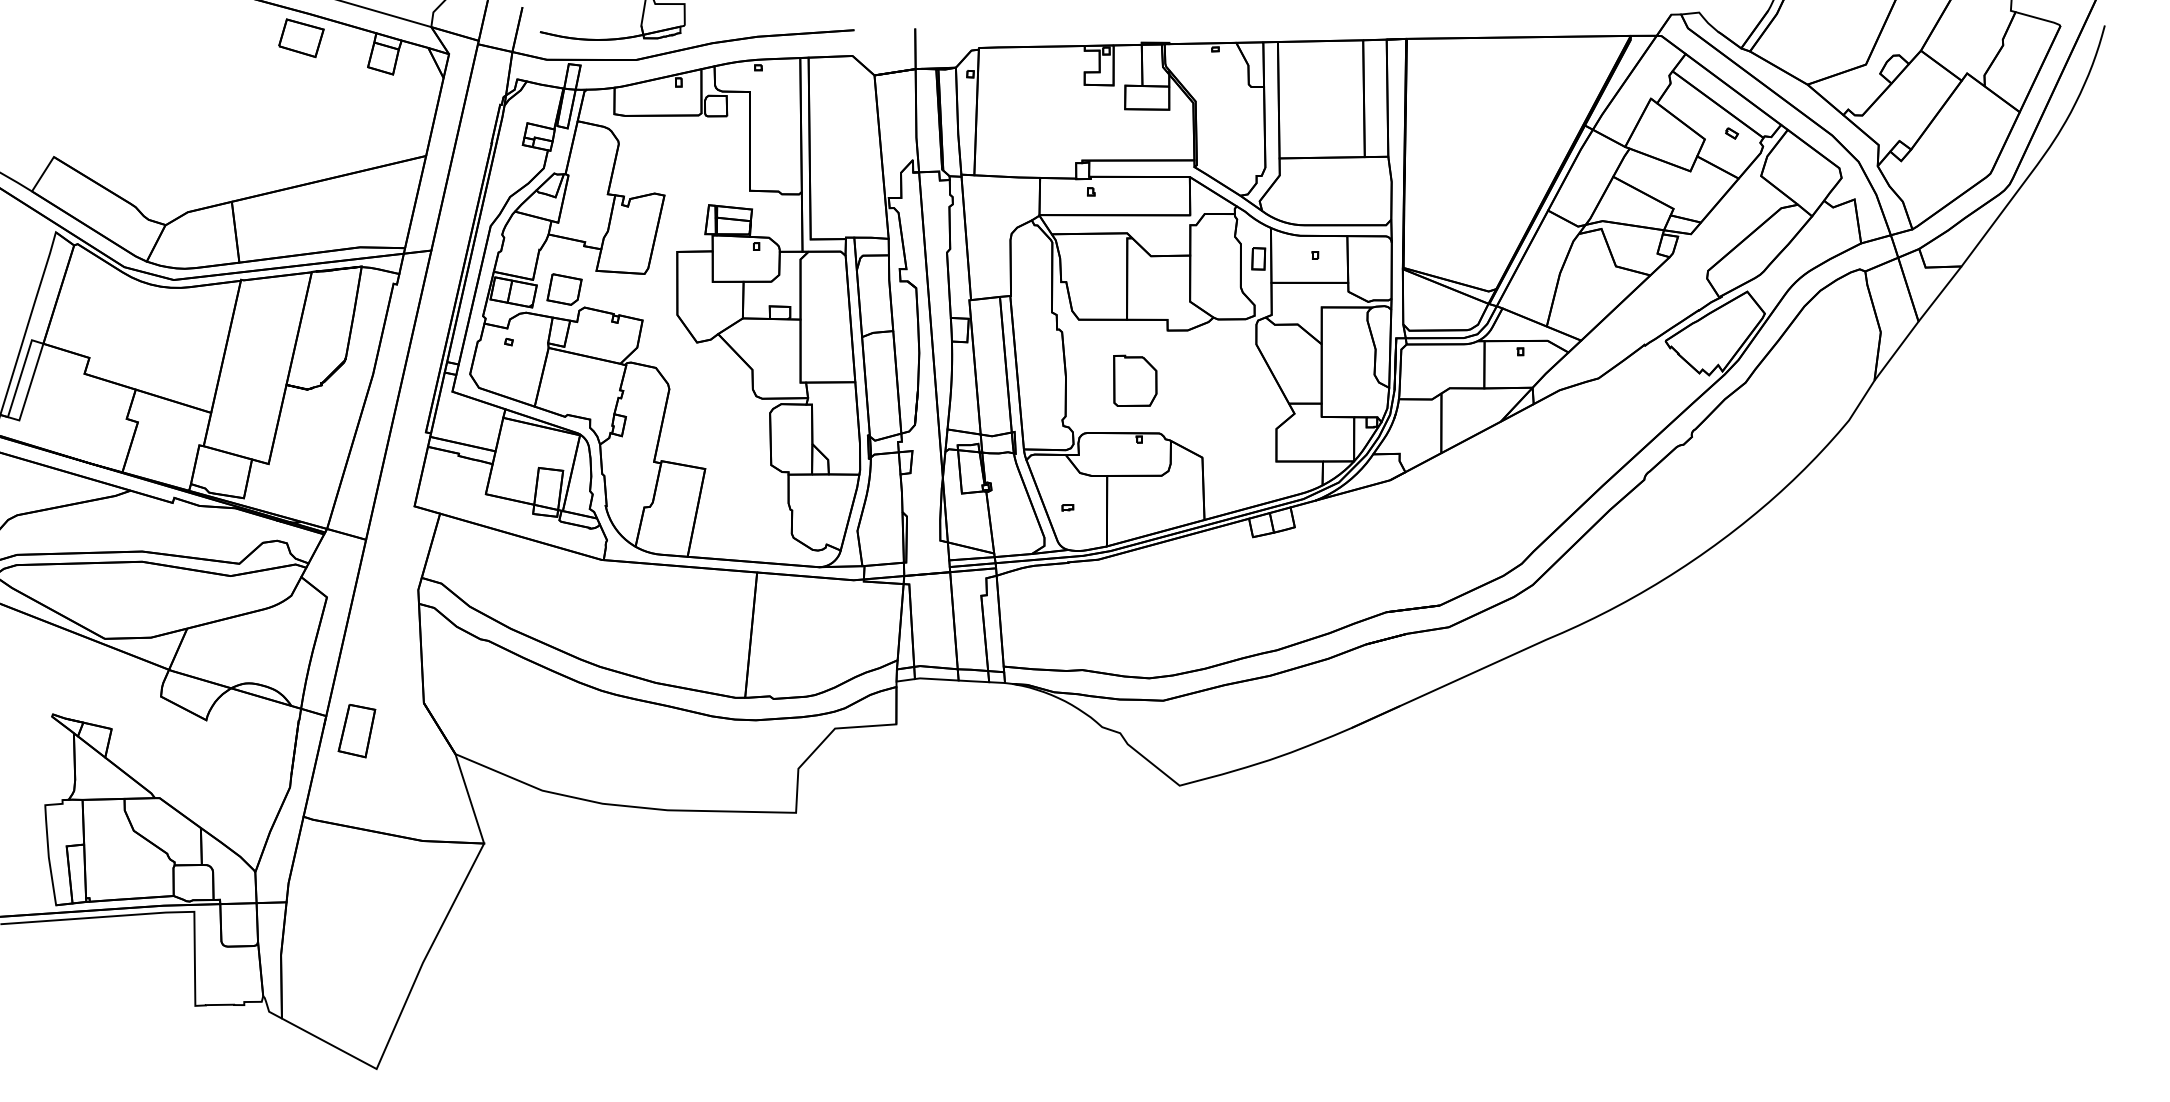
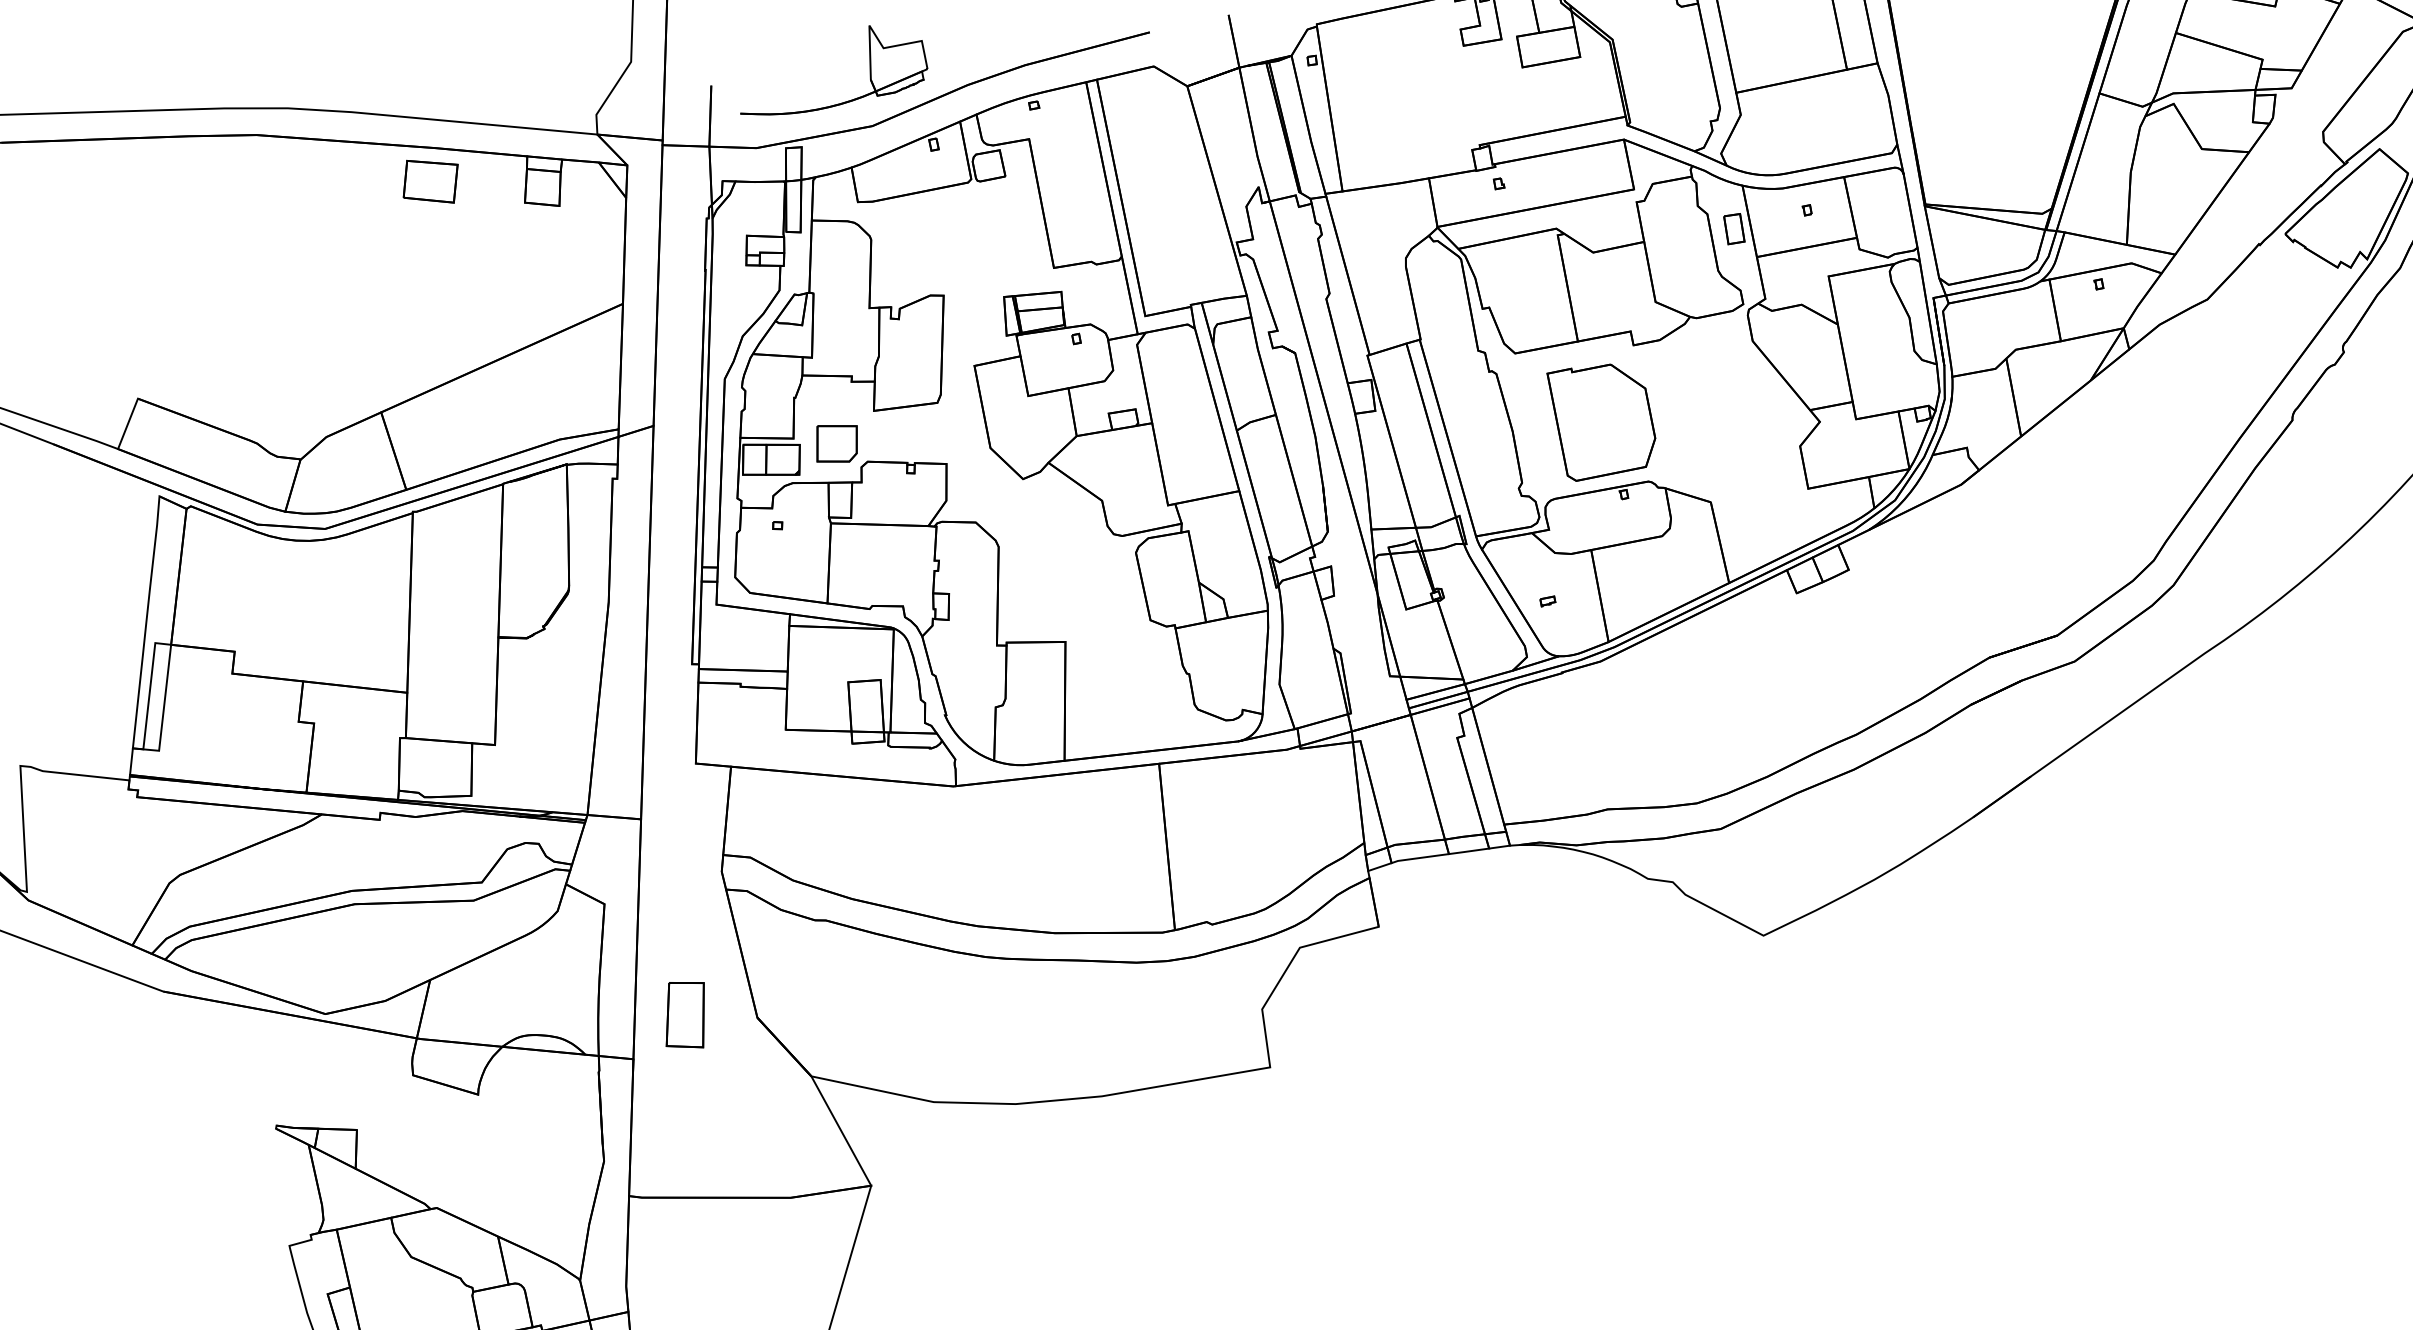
part: (1135, 380) -> (1604, 418), size x1.67
part: (356, 731) -> (684, 1016), moved

